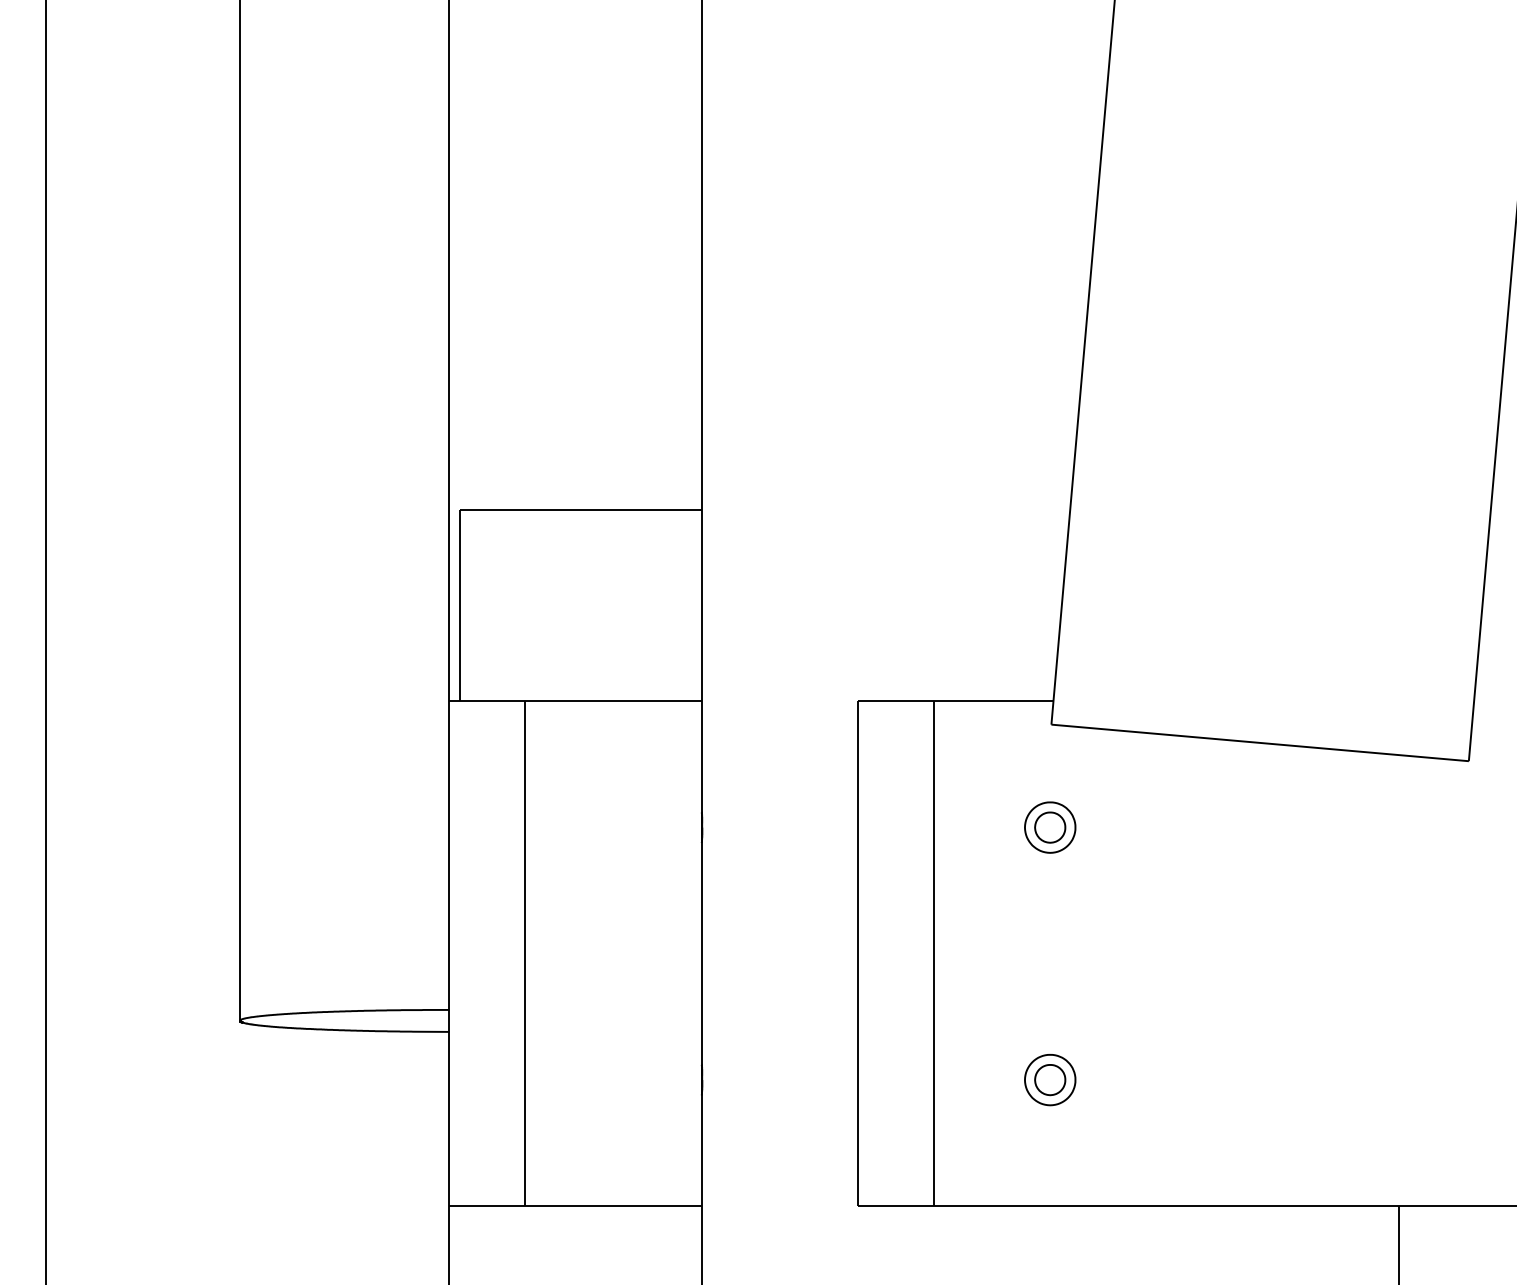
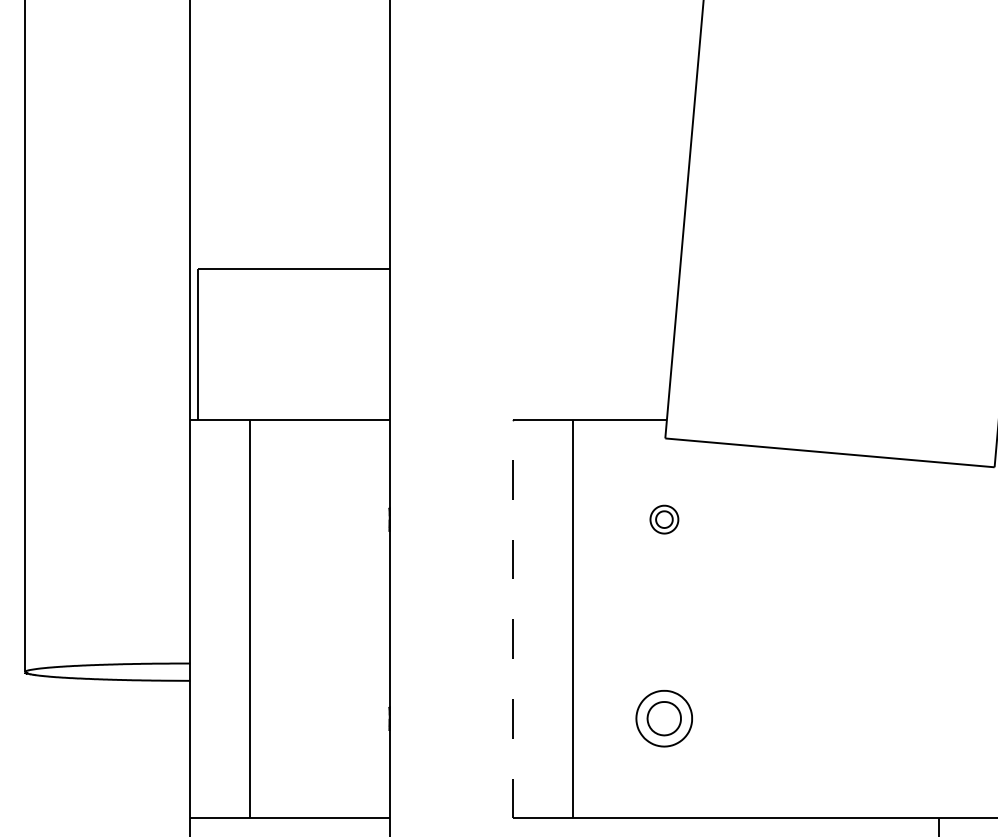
part: (1050, 827) -> (664, 519), size x0.7
line: (858, 953) -> (513, 618), solid -> dashed
part: (1050, 1080) -> (664, 719), size x1.4

